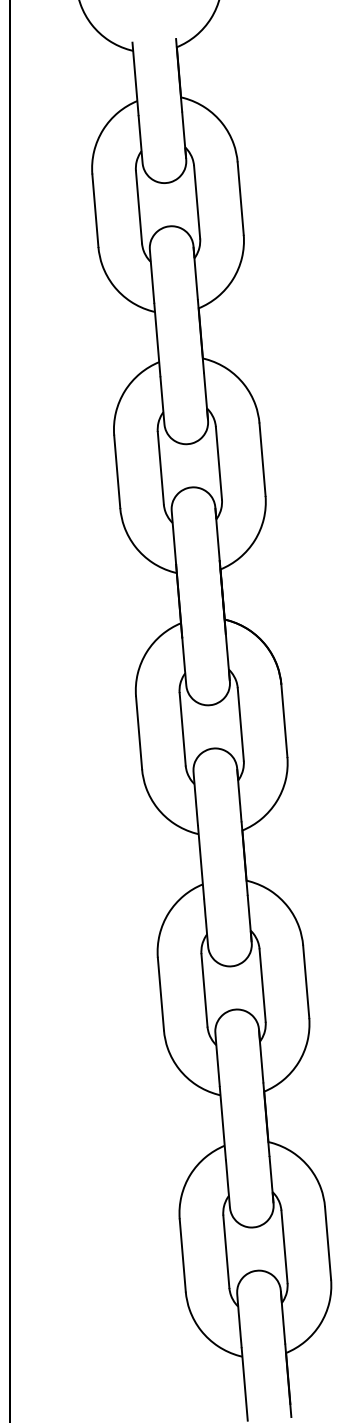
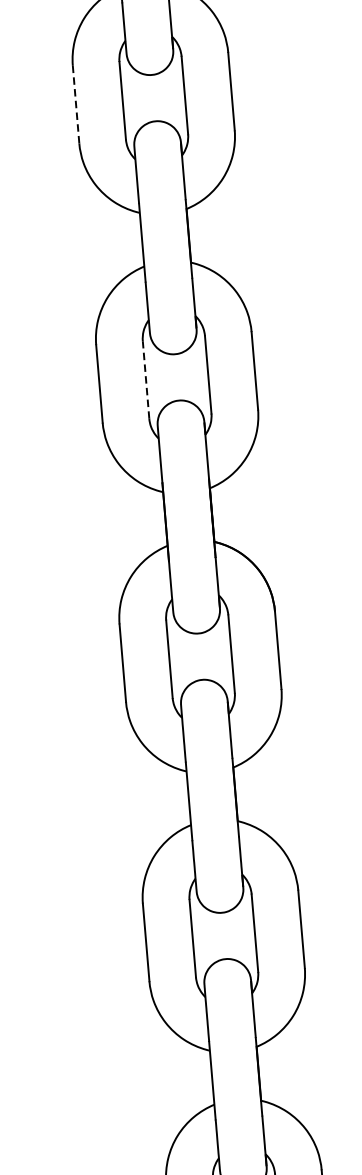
line: (95, 210) -> (76, 104), solid -> dashed
line: (160, 467) -> (145, 379), solid -> dashed

